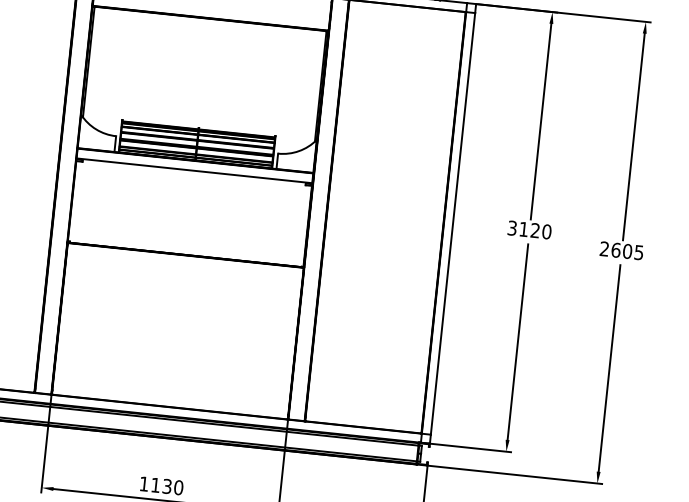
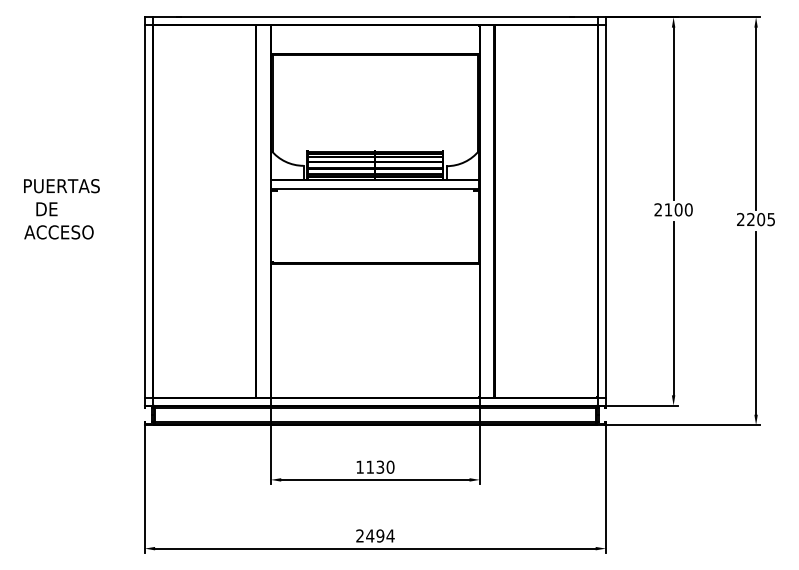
text: (523, 229) -> (668, 209), 3120 -> 2100
text: (615, 250) -> (750, 219), 2605 -> 2205

